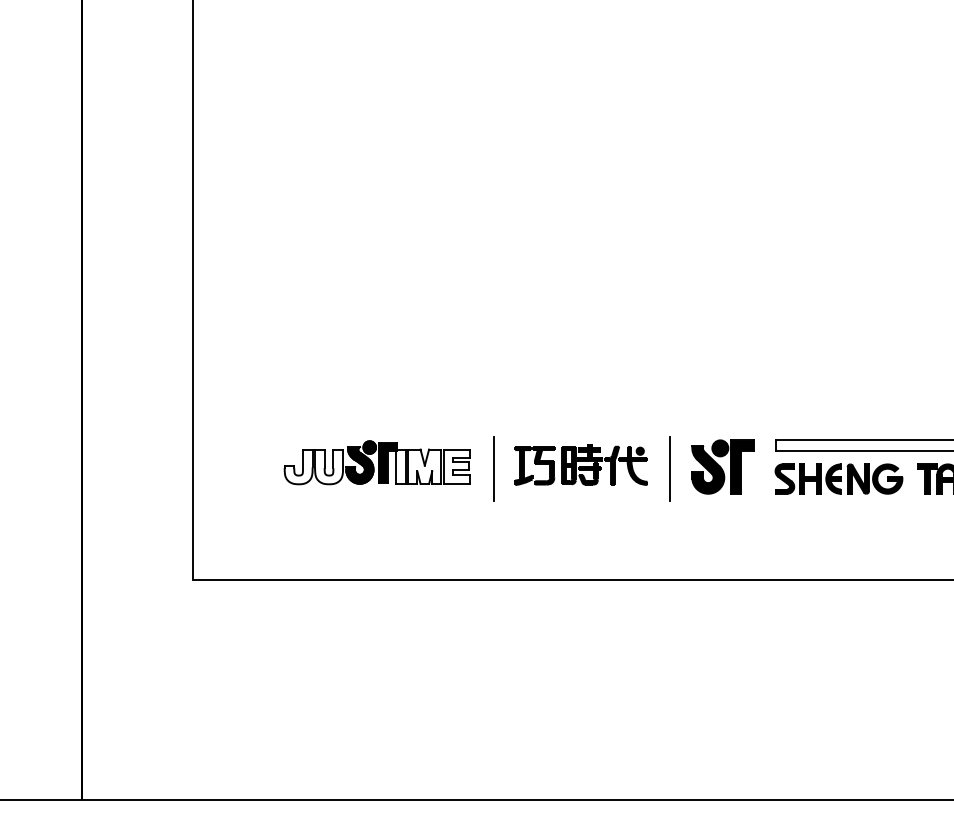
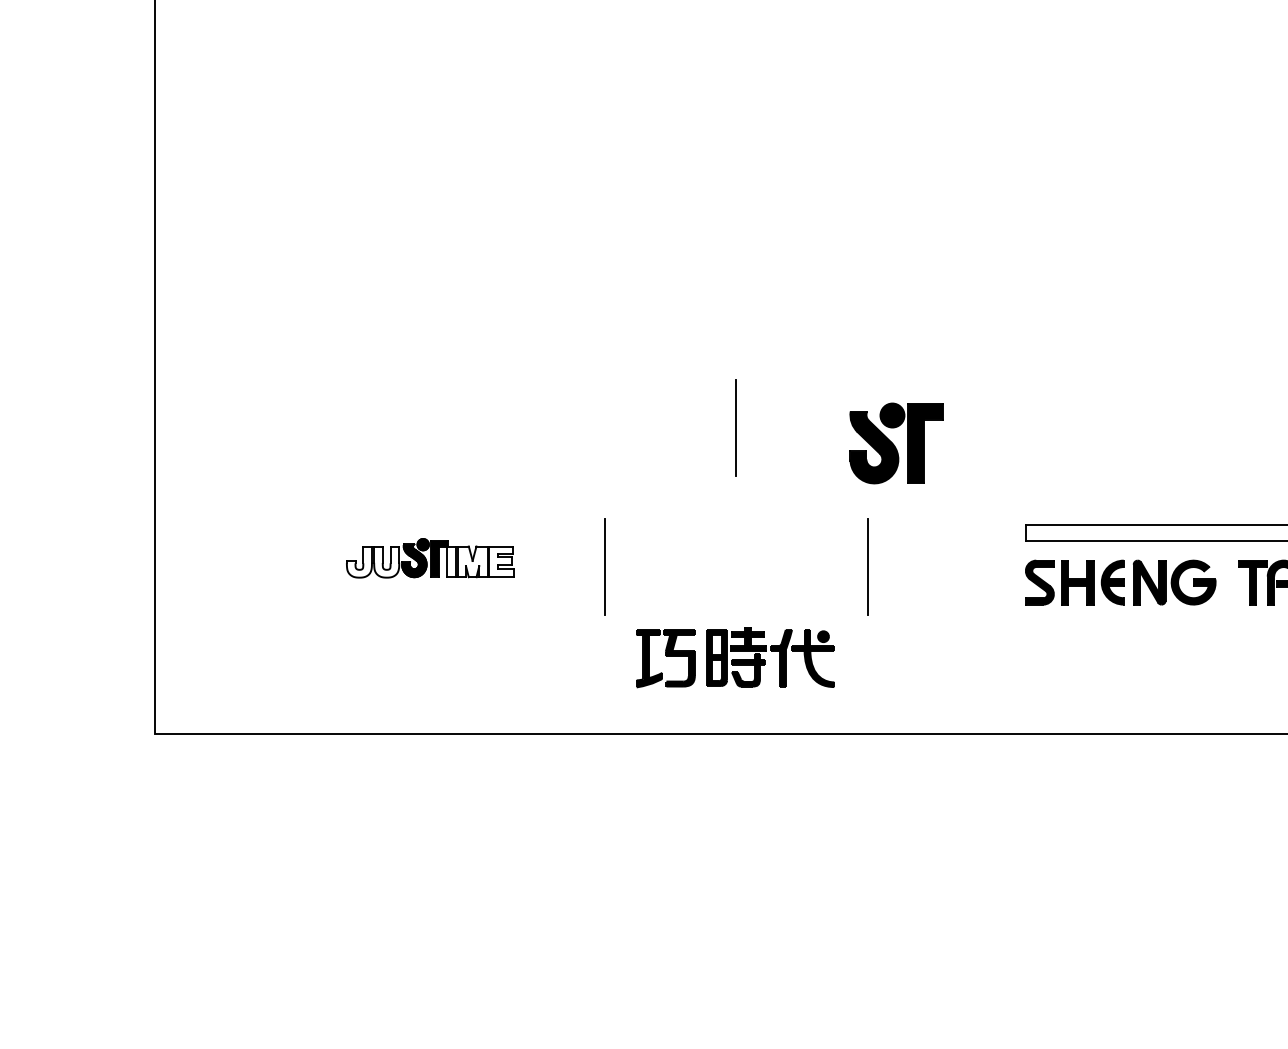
line: (581, 375) -> (735, 427), added
part: (376, 462) -> (428, 557), size x0.6
part: (580, 464) -> (734, 656), moved
part: (722, 466) -> (895, 442), moved

